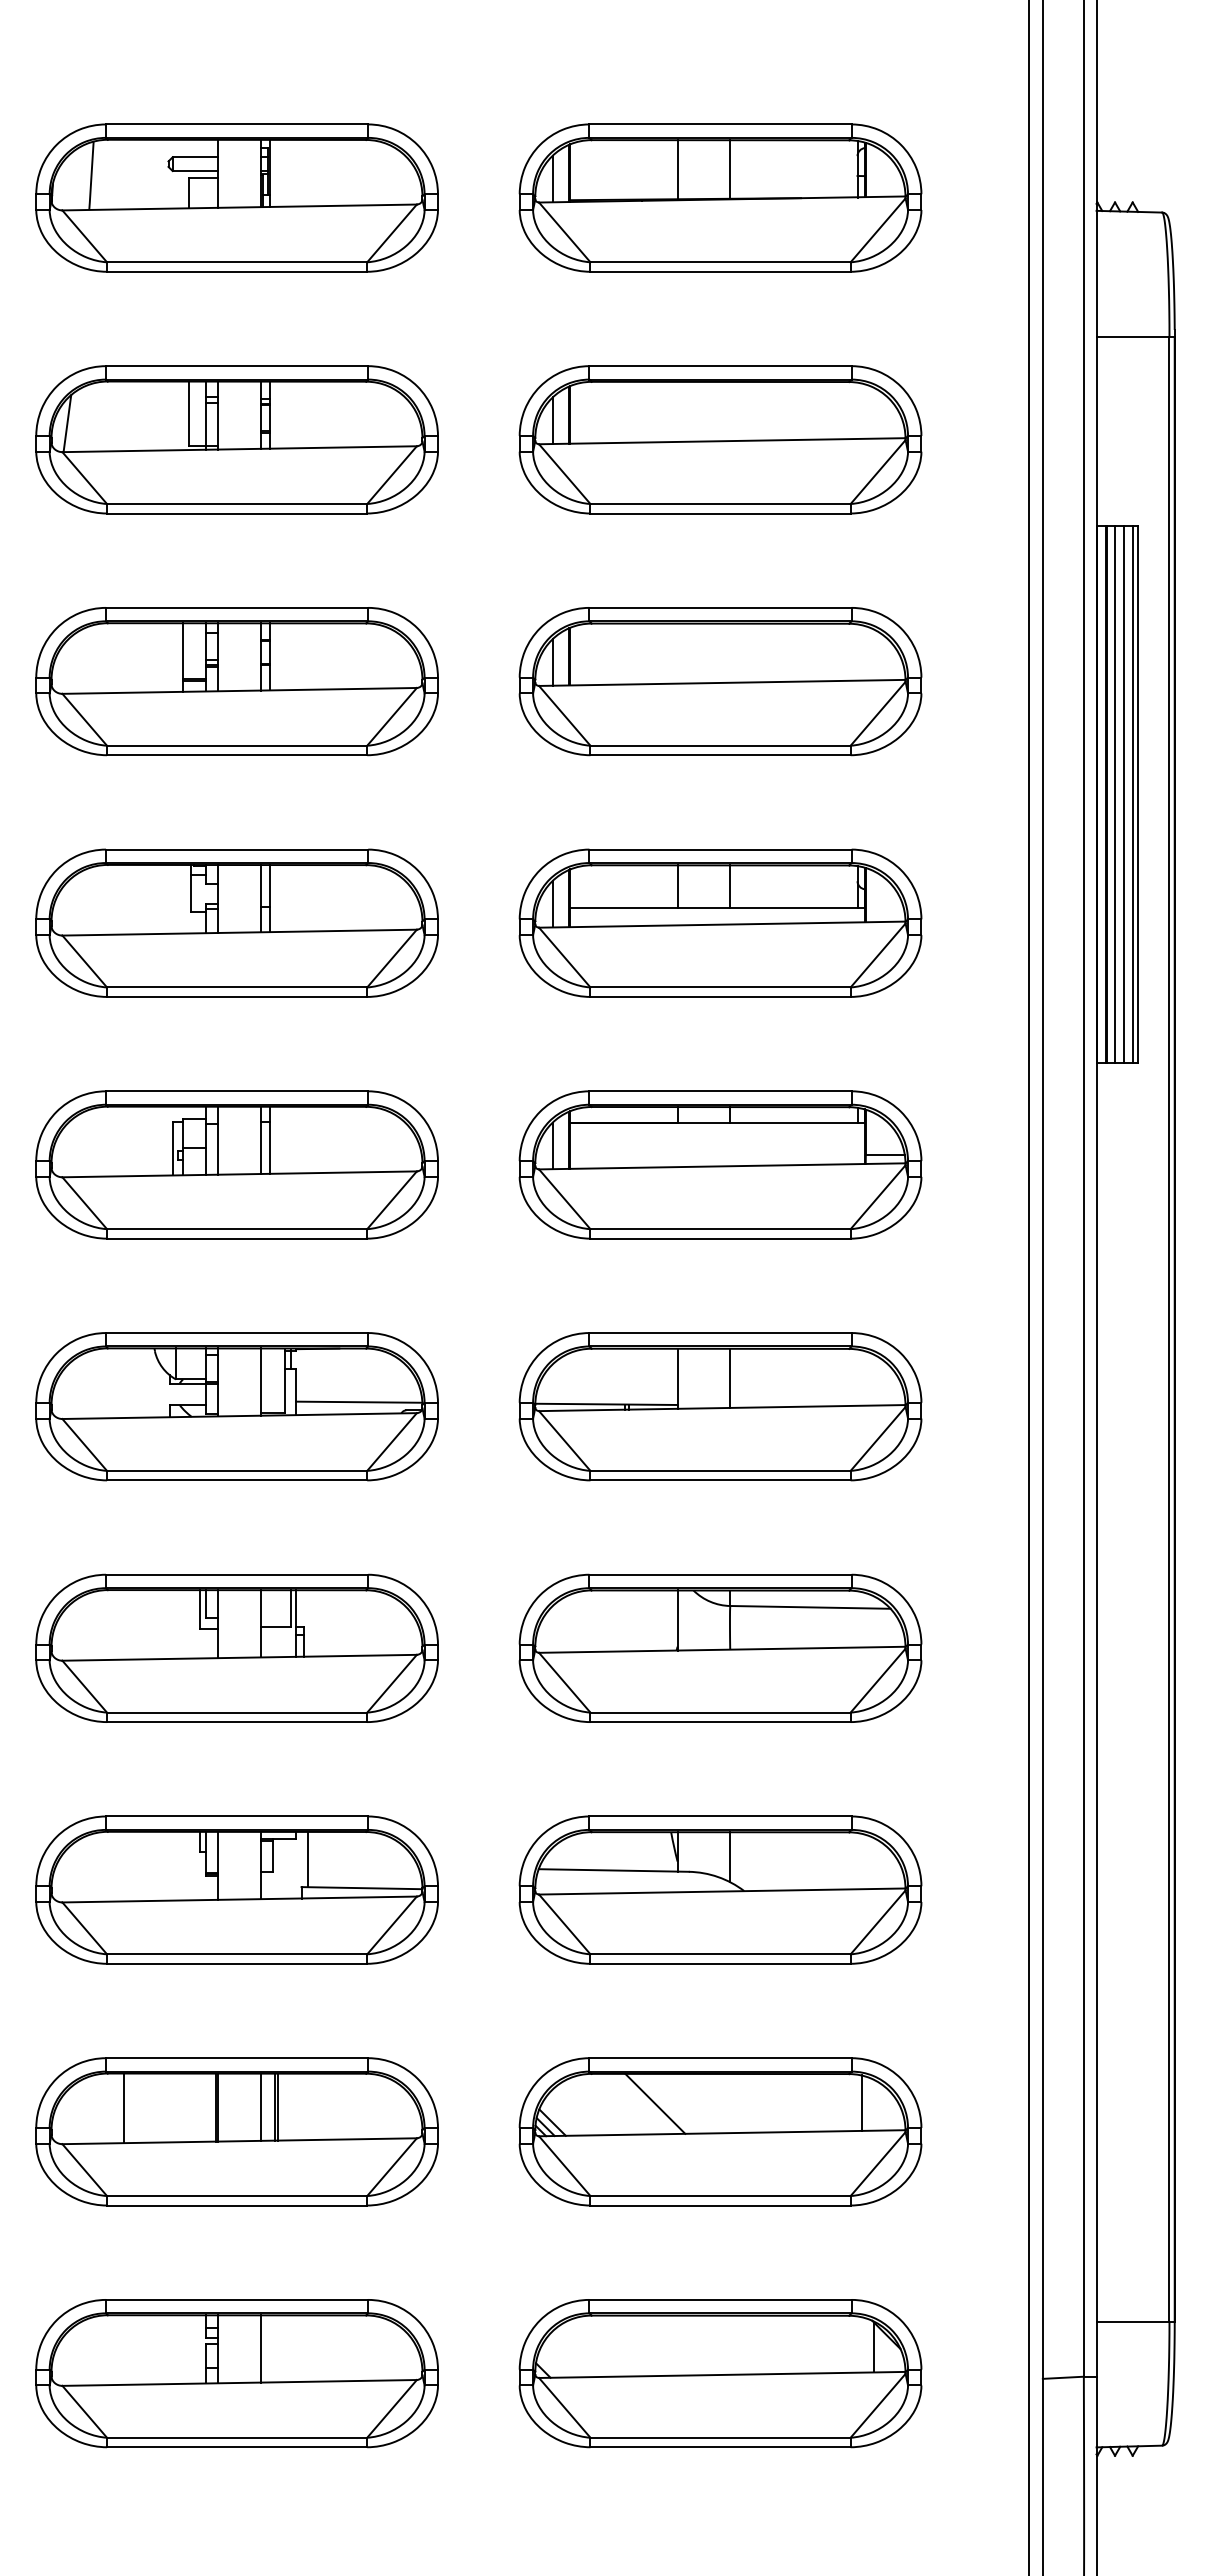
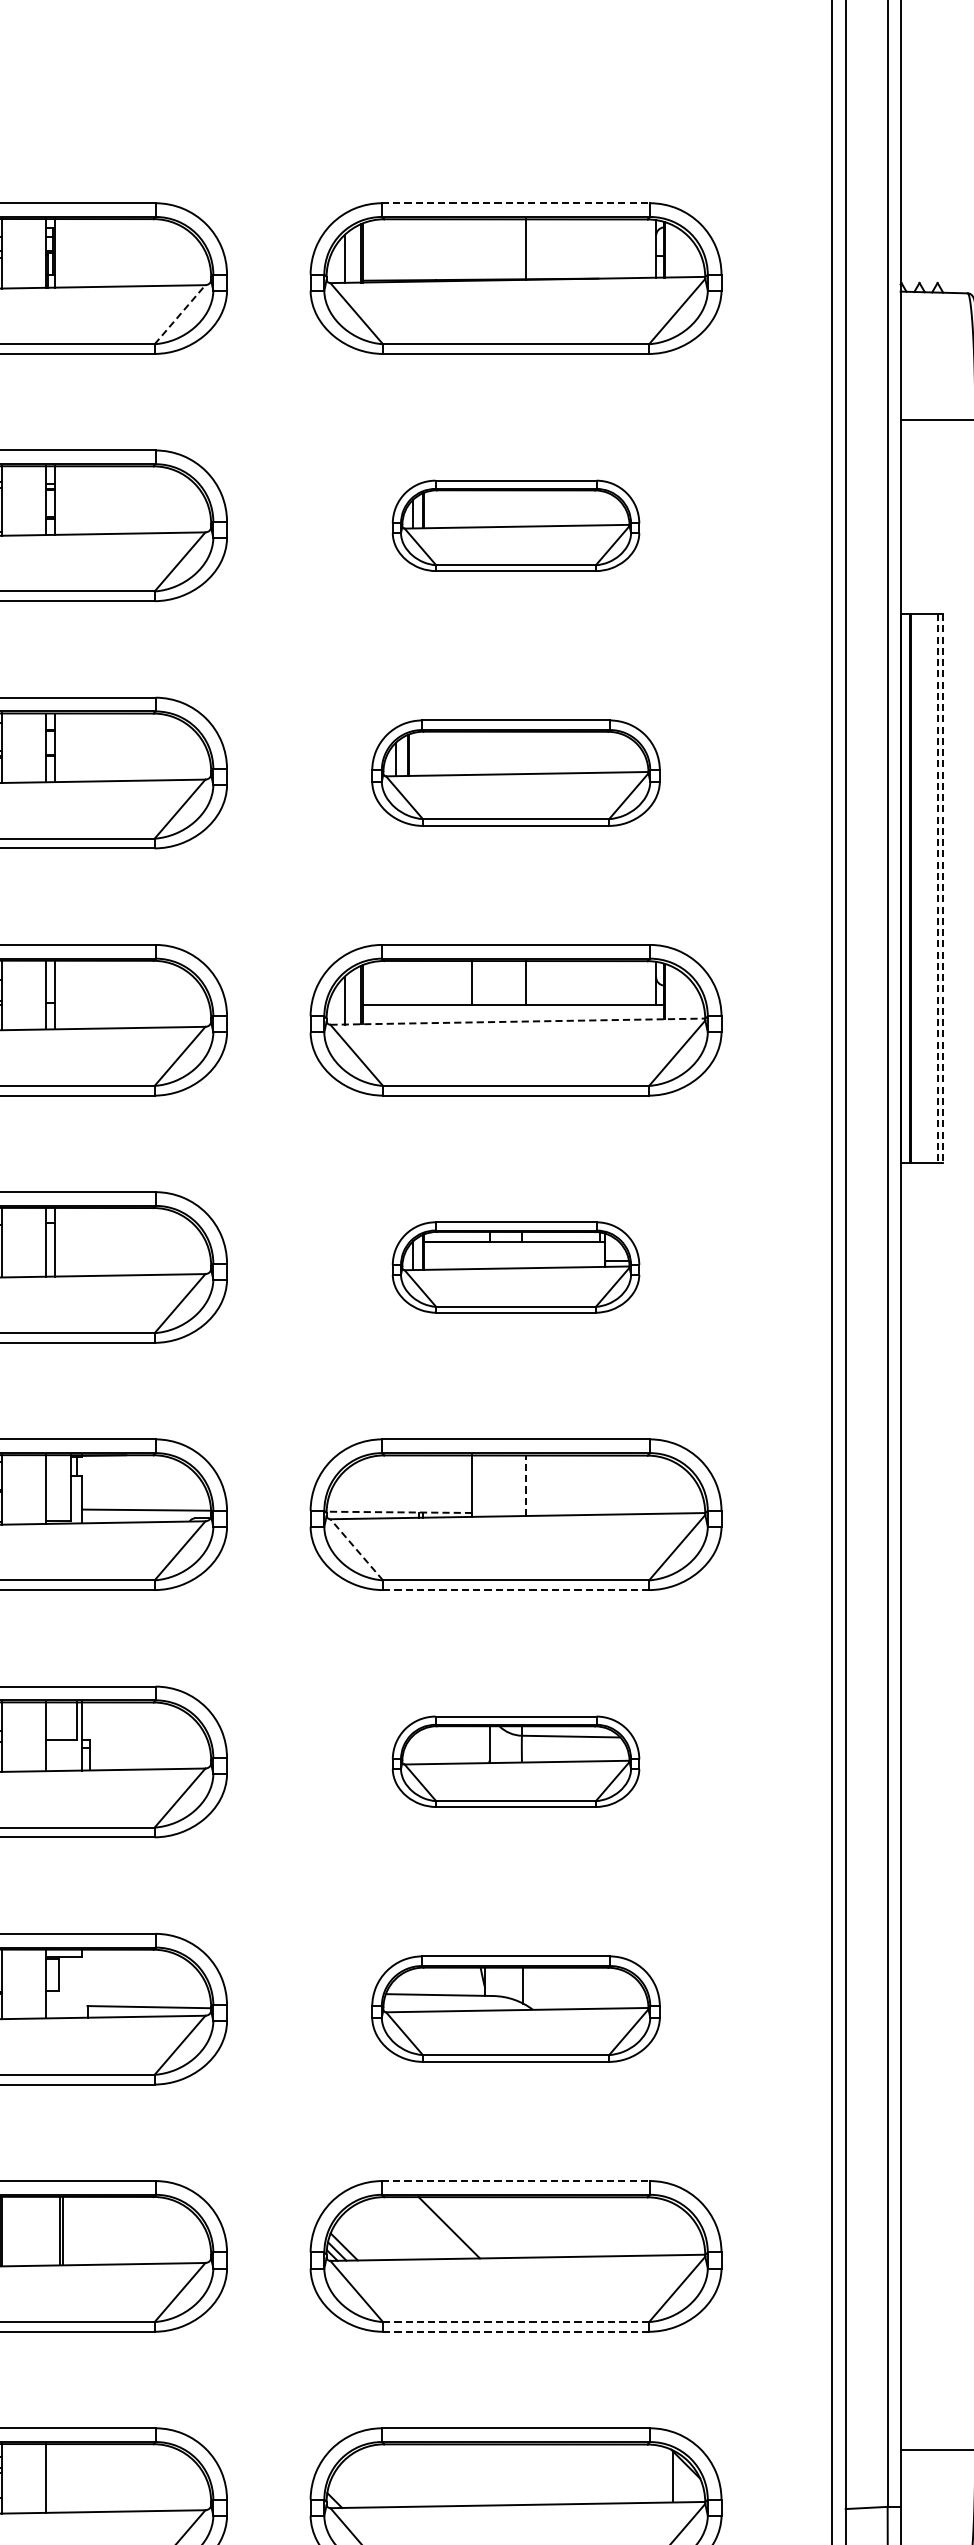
line: (721, 124) -> (517, 203), solid -> dashed
line: (677, 169) -> (472, 249), removed
line: (392, 233) -> (180, 314), solid -> dashed
part: (720, 439) -> (516, 525), size x0.6
part: (720, 681) -> (516, 772), size x0.7
line: (1115, 794) -> (920, 888), removed
line: (1123, 794) -> (928, 888), removed
line: (1132, 794) -> (937, 888), solid -> dashed
line: (1138, 794) -> (943, 888), solid -> dashed
line: (722, 924) -> (518, 1021), solid -> dashed
part: (720, 1164) -> (516, 1267), size x0.6
line: (730, 1378) -> (526, 1485), solid -> dashed
line: (605, 1404) -> (398, 1512), solid -> dashed
line: (564, 1440) -> (356, 1549), solid -> dashed
line: (720, 1480) -> (516, 1590), solid -> dashed
part: (720, 1647) -> (516, 1761), size x0.6
line: (308, 1859) -> (94, 1977), removed
part: (720, 1889) -> (516, 2008), size x0.7
line: (721, 2058) -> (517, 2181), solid -> dashed
line: (861, 2102) -> (660, 2226), removed
line: (261, 2106) -> (46, 2230), removed
line: (720, 2196) -> (516, 2322), solid -> dashed
line: (720, 2205) -> (516, 2331), solid -> dashed

